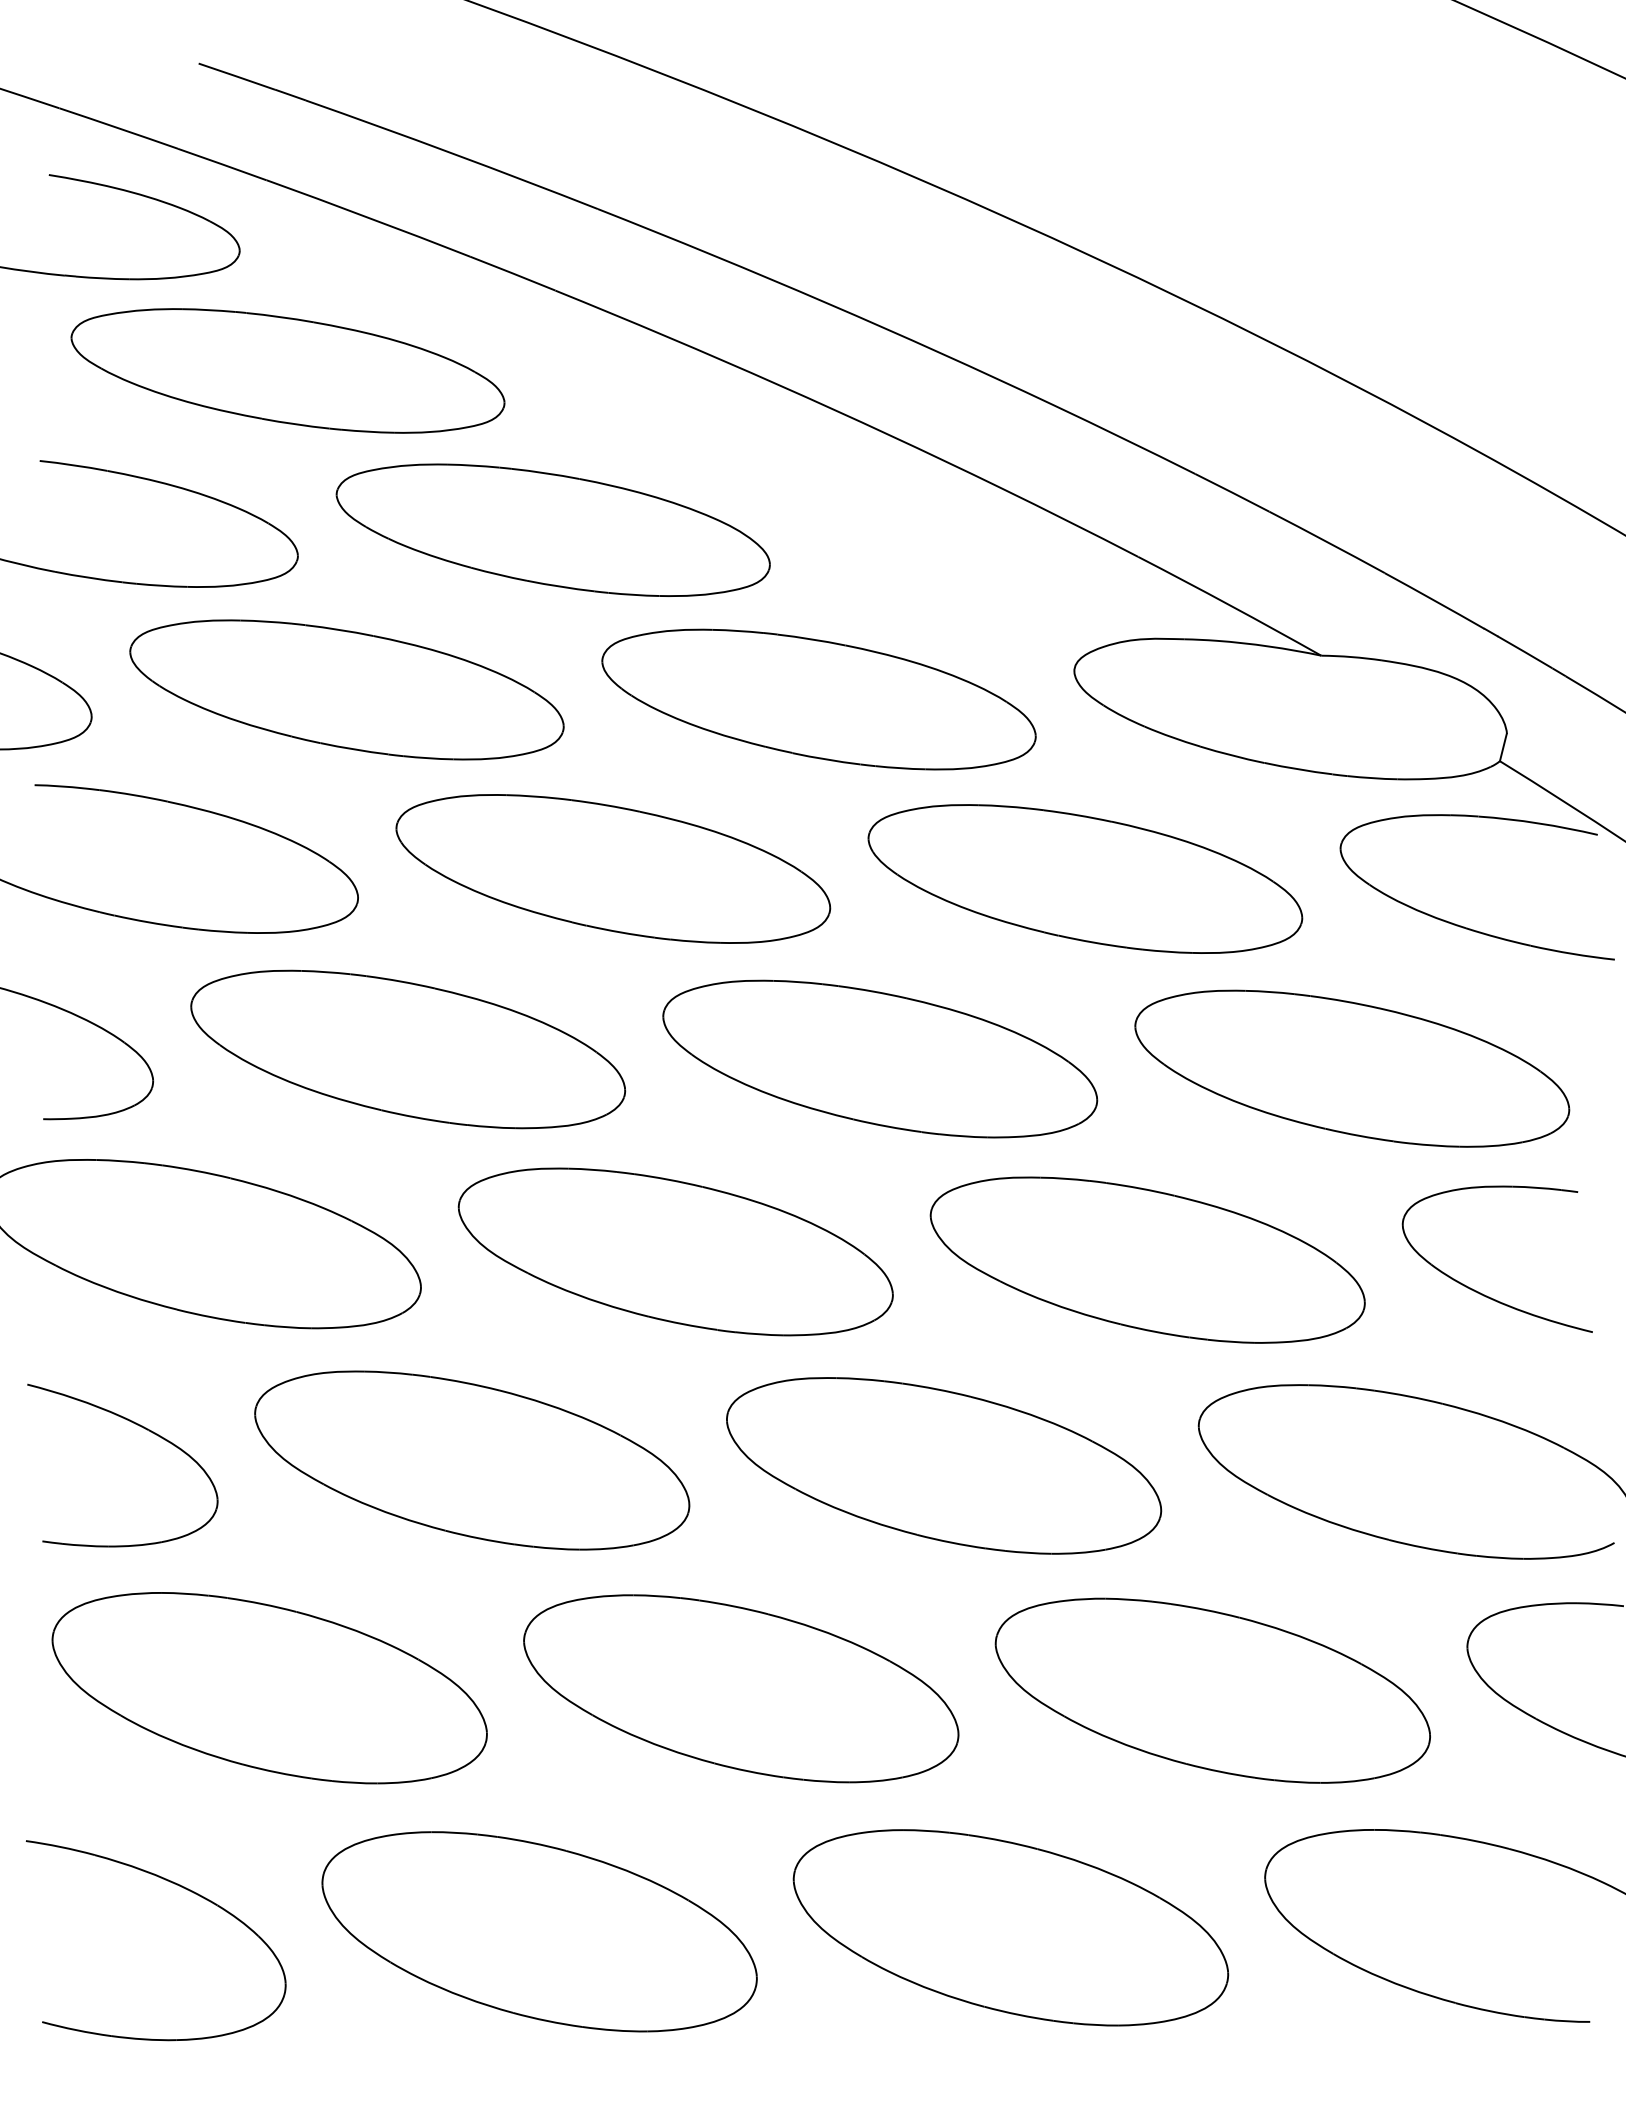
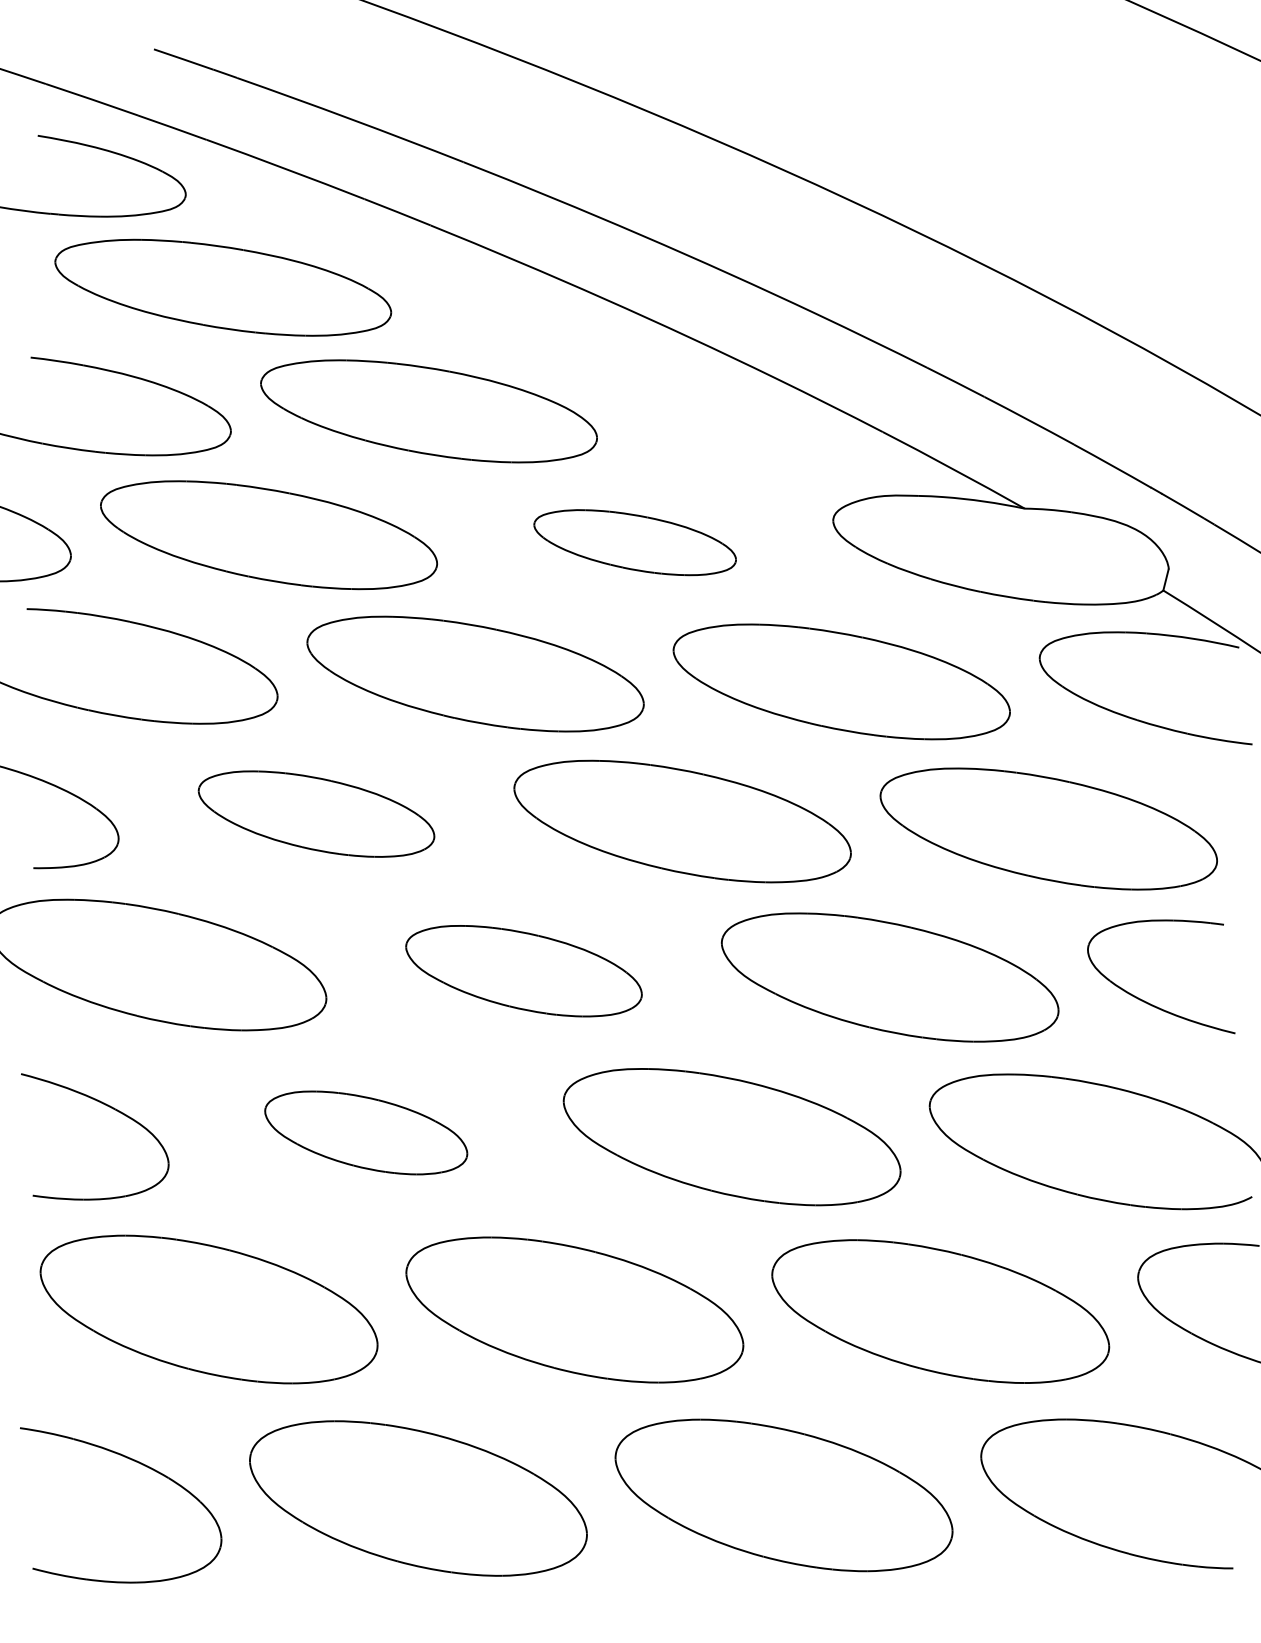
part: (818, 699) -> (634, 542), size x0.6
part: (408, 1049) -> (316, 814), size x0.7
part: (675, 1251) -> (523, 970), size x0.7
part: (472, 1460) -> (366, 1132), size x0.6

